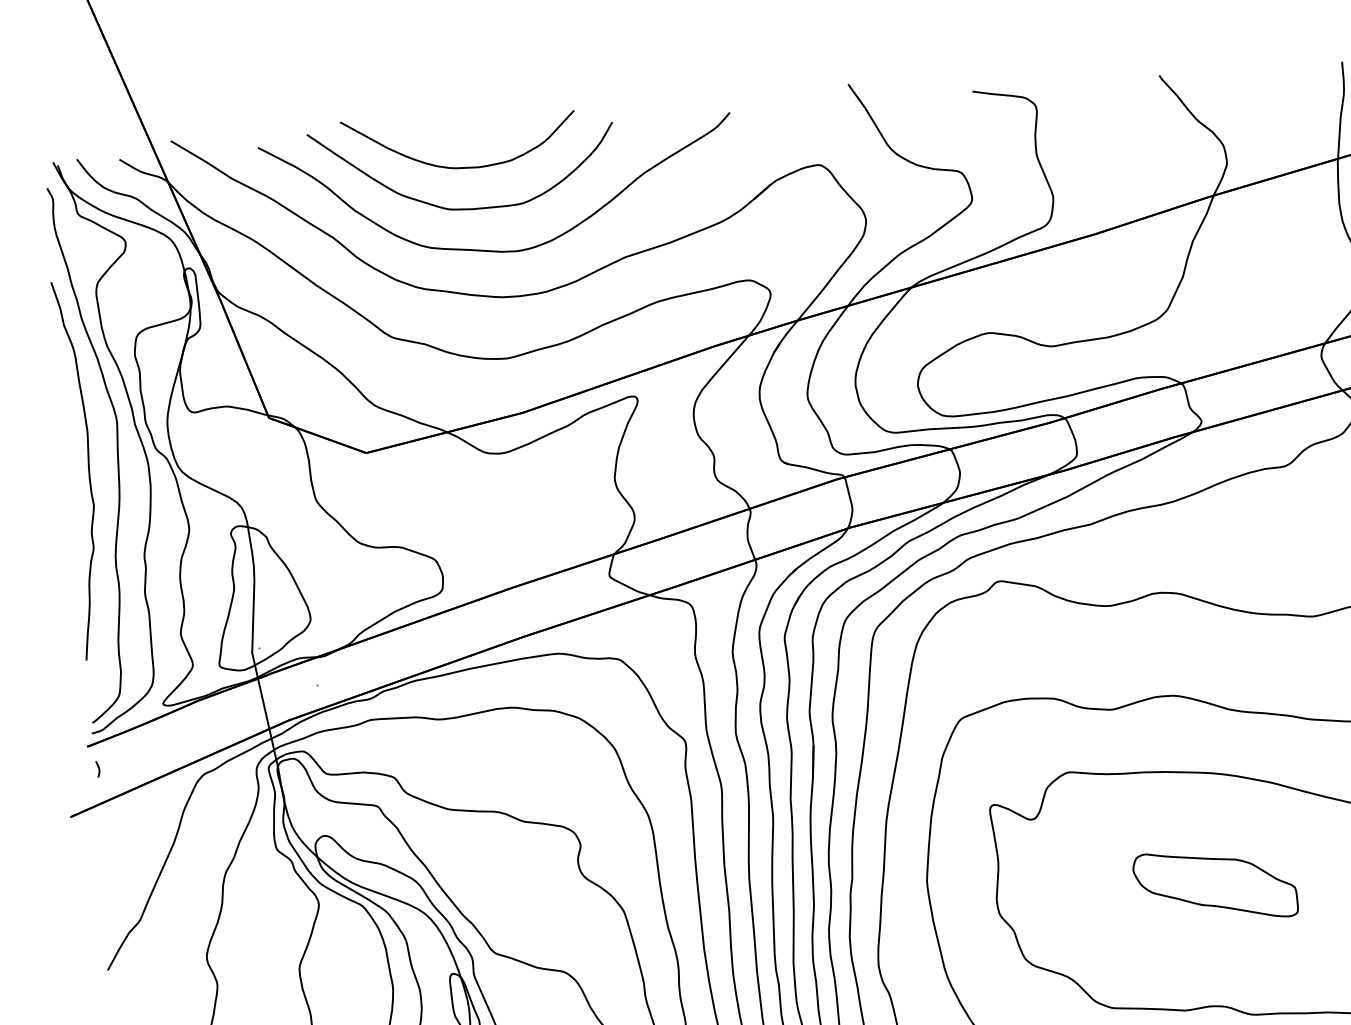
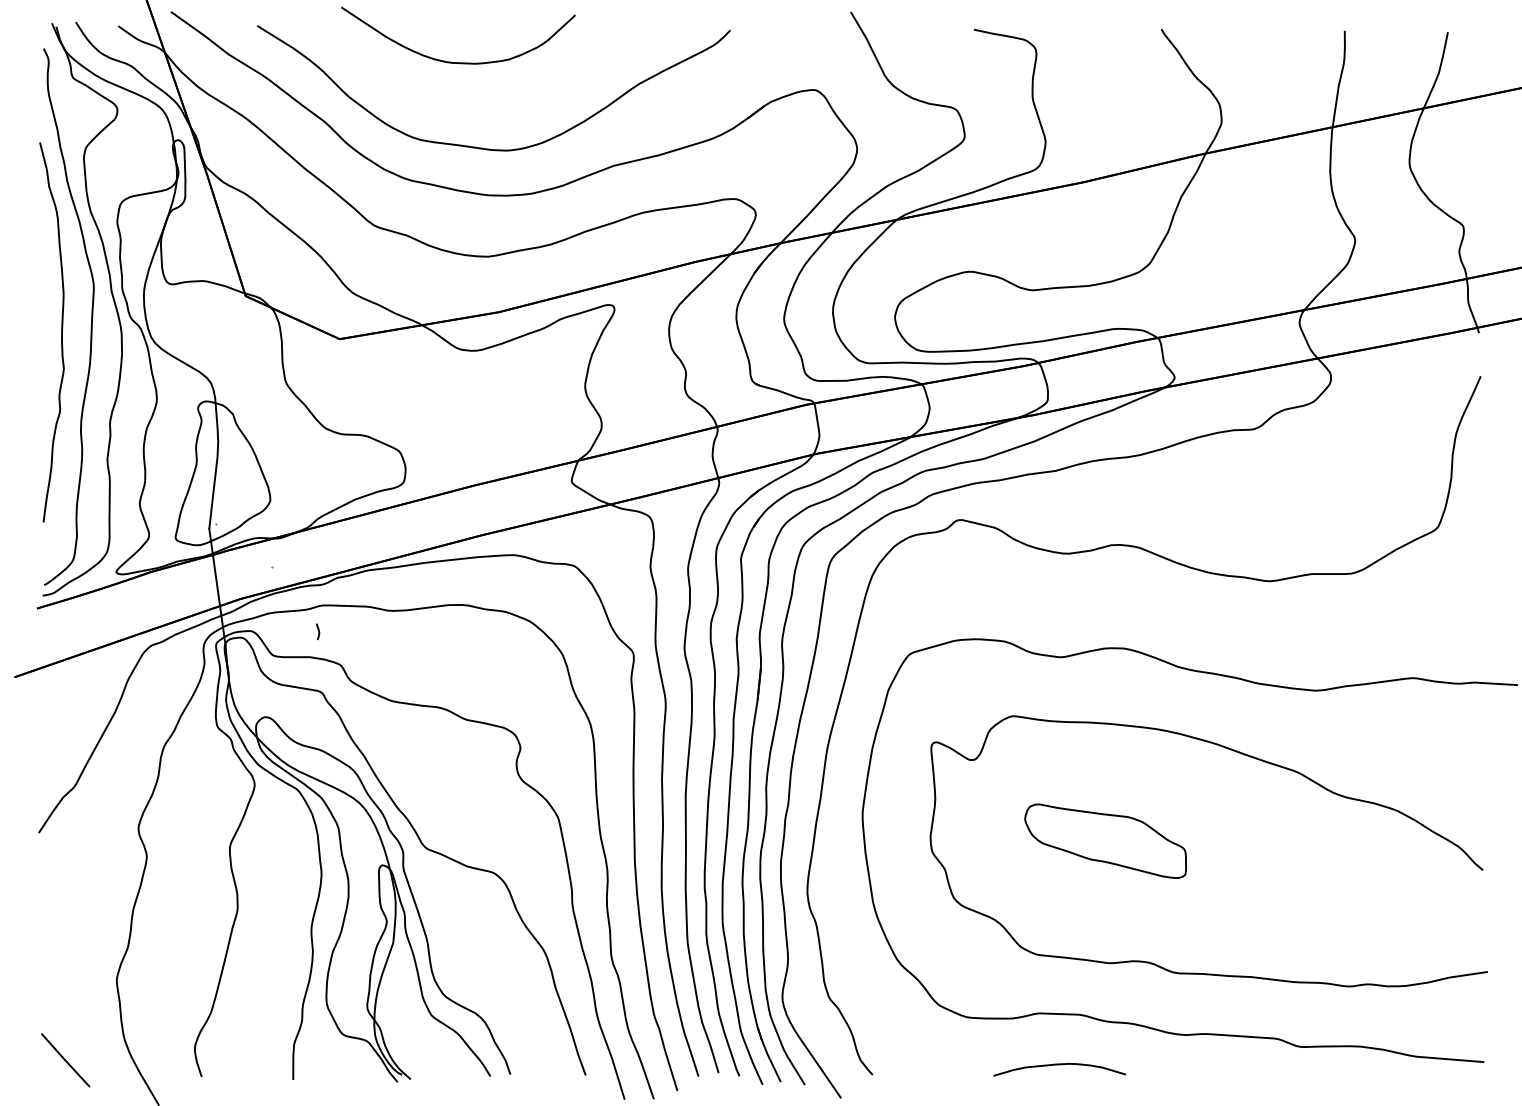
curve: (465, 208) -> (459, 103), removed
curve: (98, 768) -> (318, 631), moved
part: (1215, 884) -> (1105, 840), moved

